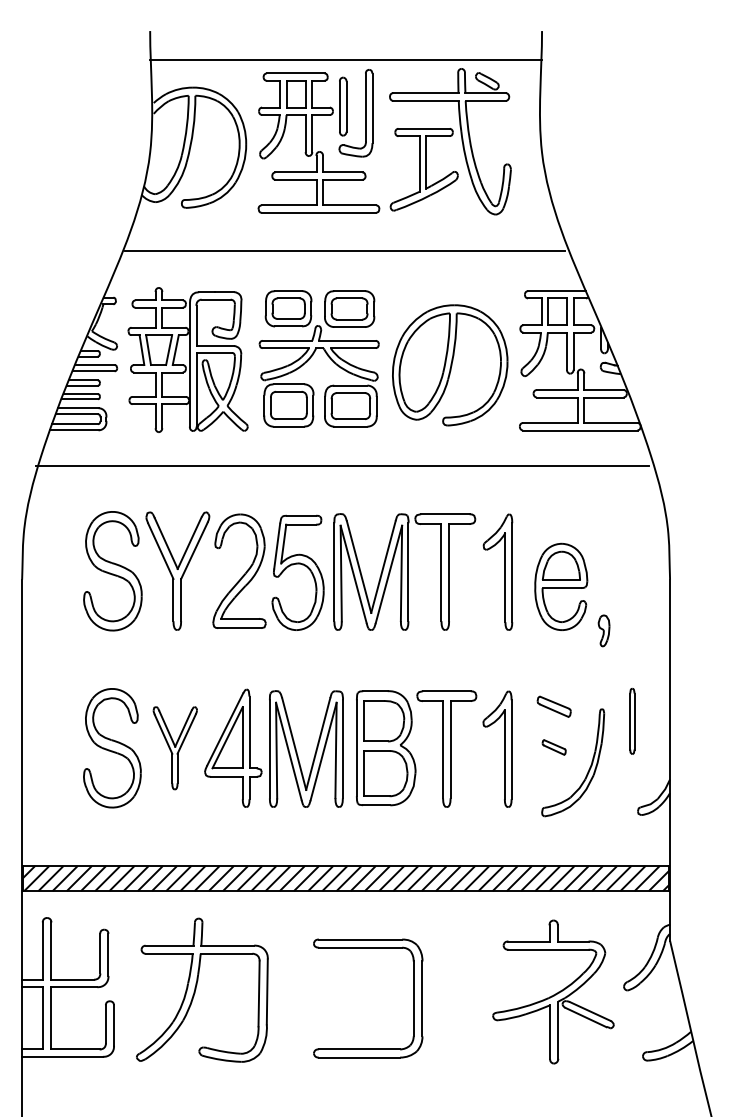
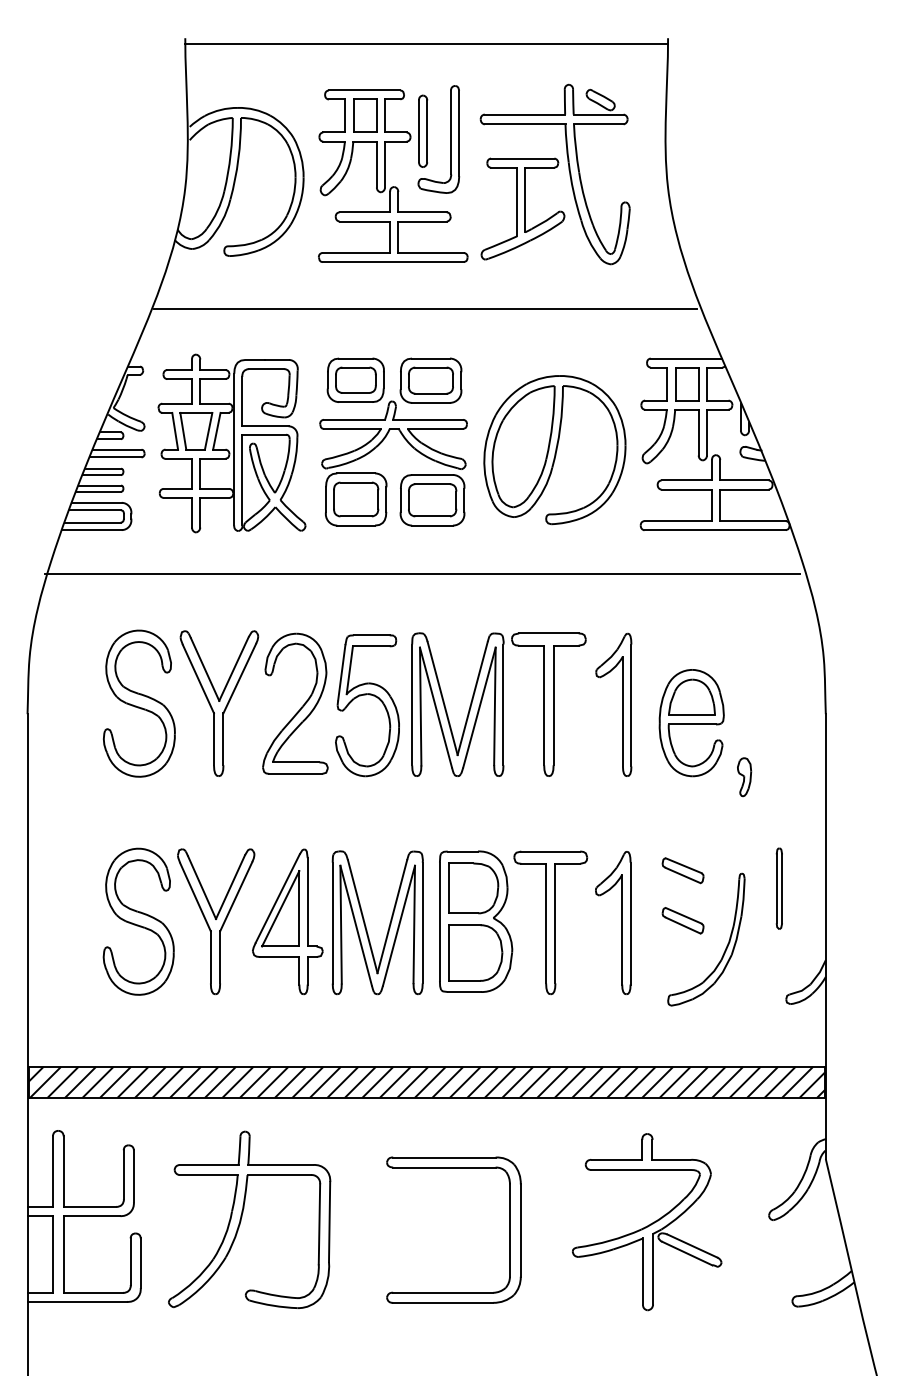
line: (345, 59) -> (426, 44), moved
part: (553, 747) -> (682, 920), size x1.43
part: (175, 748) -> (216, 921), size x1.43
part: (553, 992) -> (647, 1222), moved

